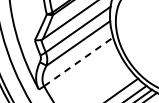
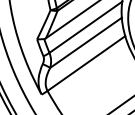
line: (79, 61) -> (87, 63), dashed -> solid

